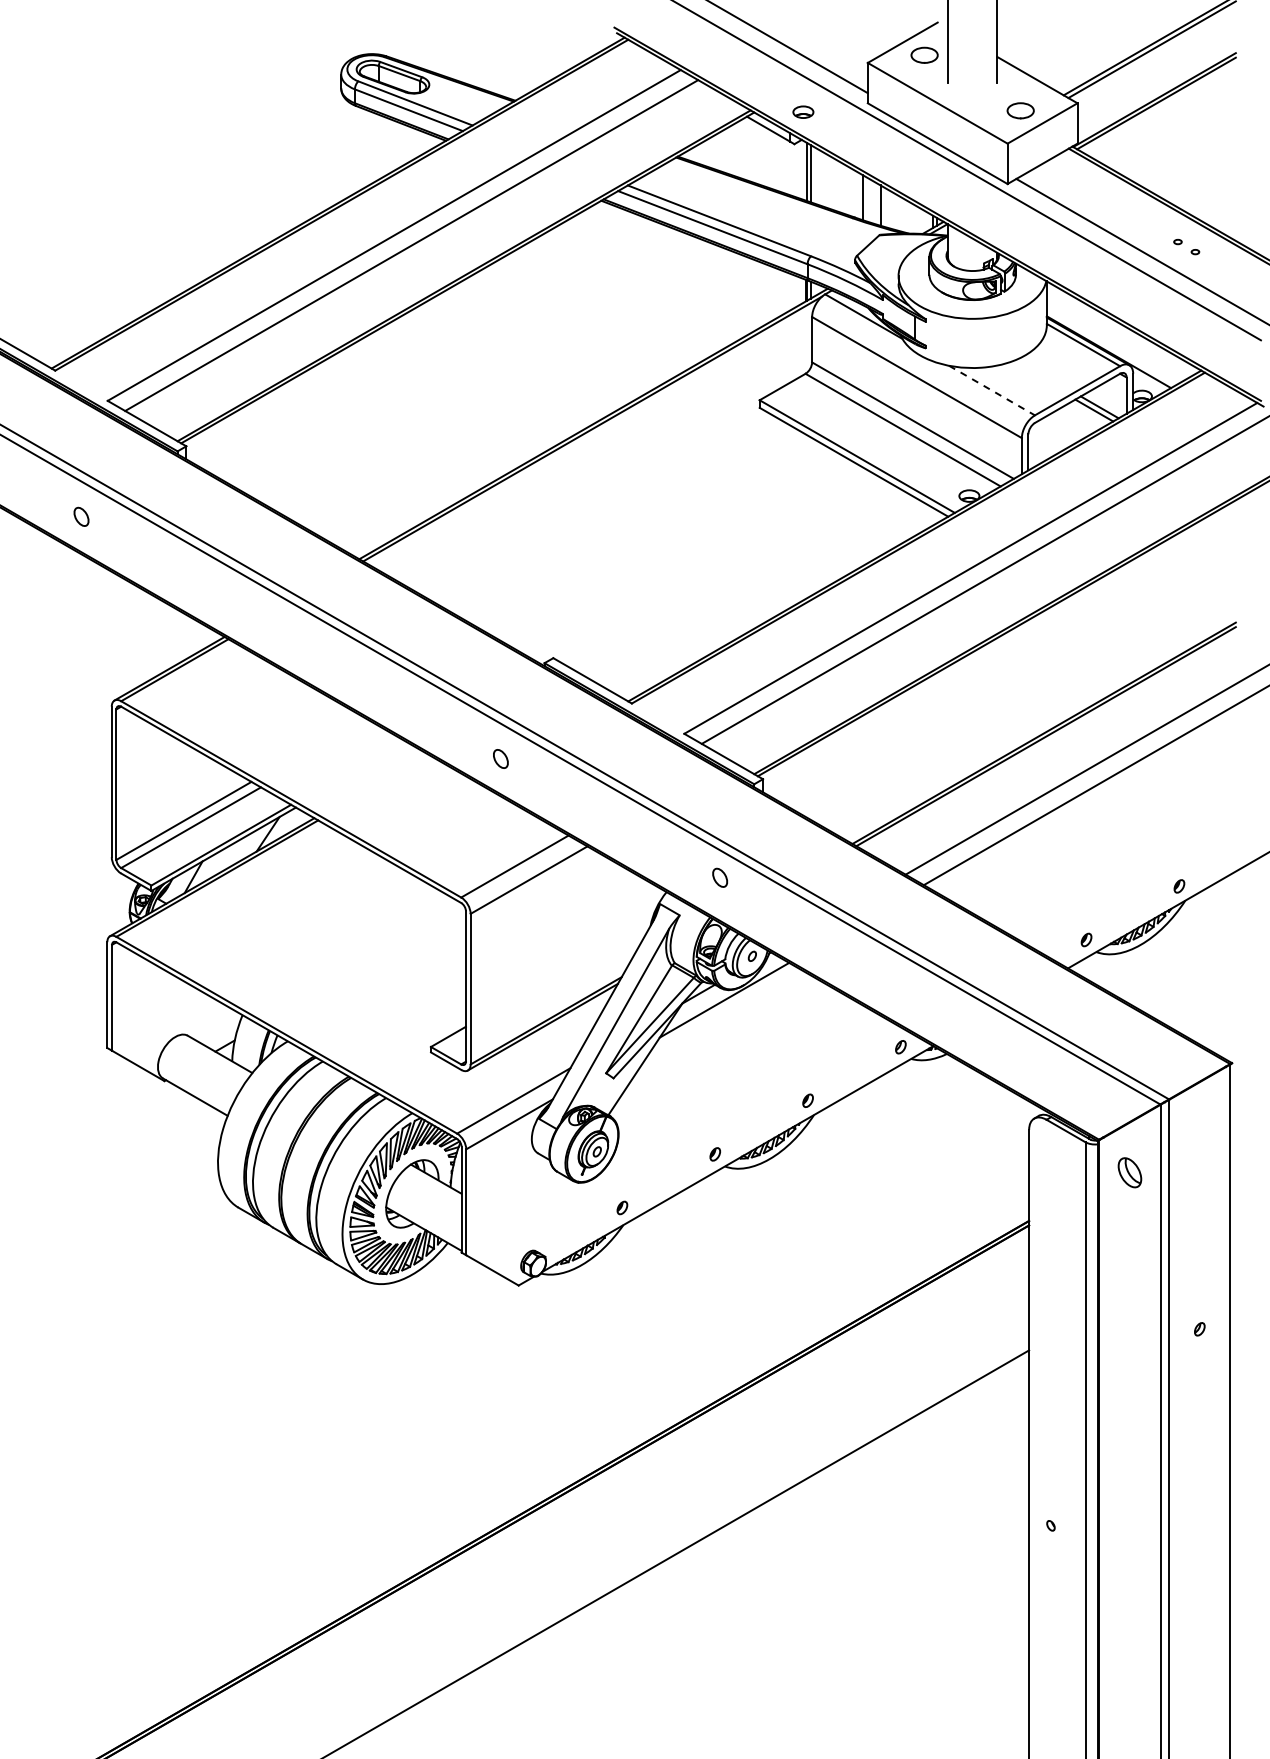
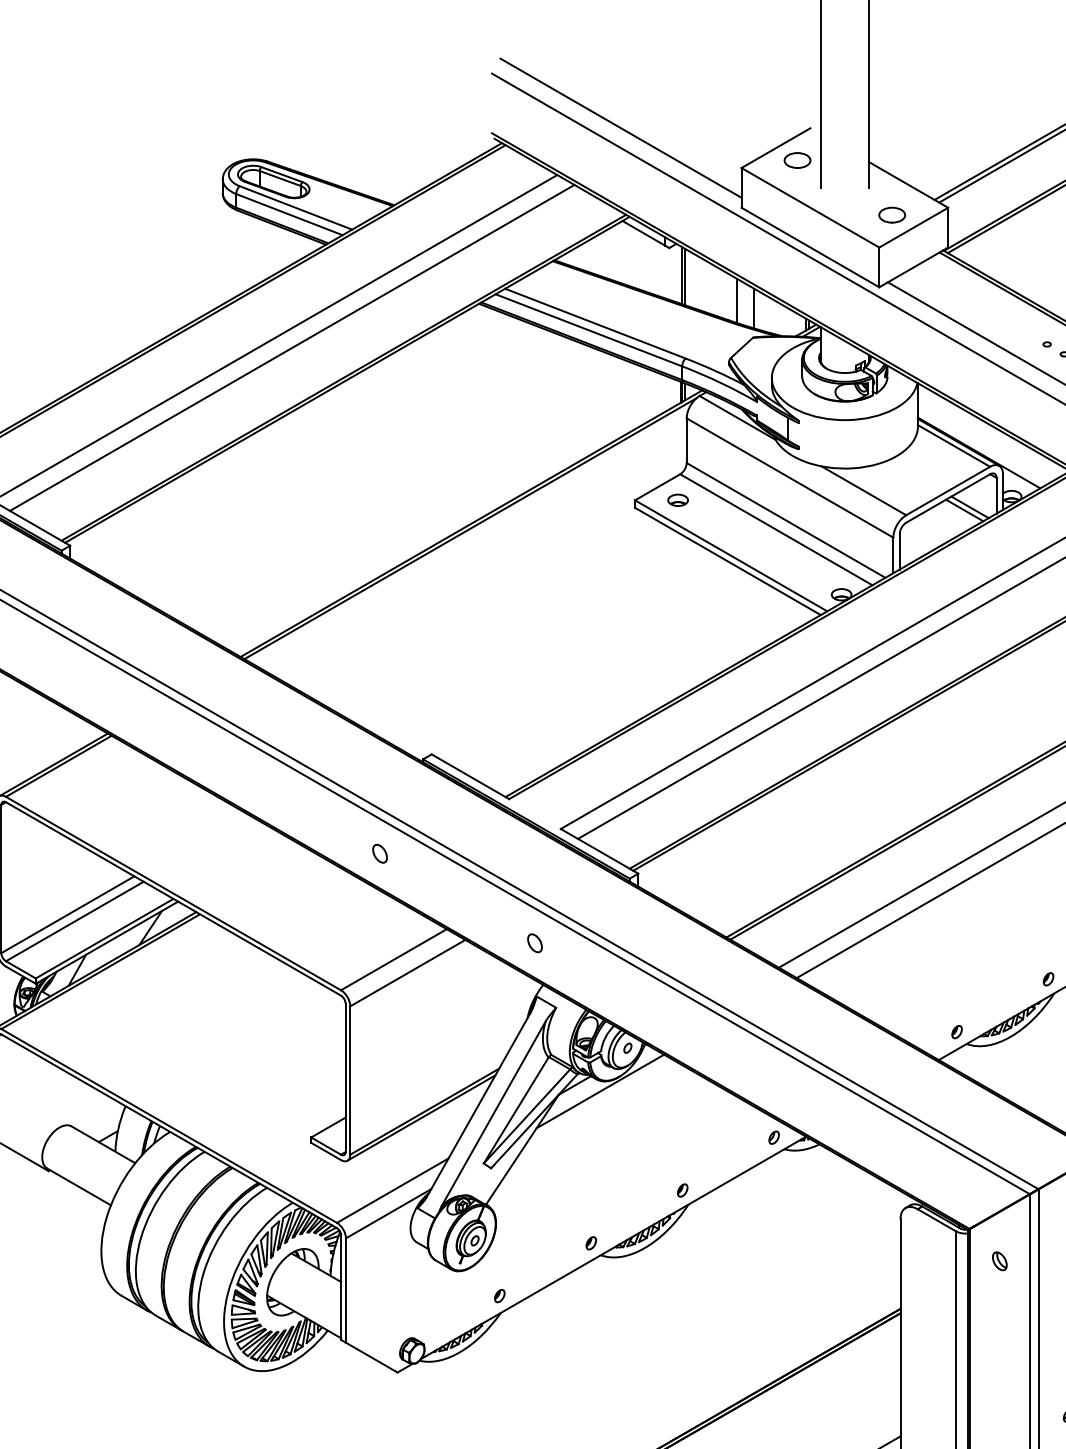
part: (803, 111) -> (678, 499), moved
line: (992, 390) -> (864, 490), dashed -> solid
part: (719, 877) -> (534, 942), moved
part: (1129, 1172) -> (999, 1261), size x0.62

